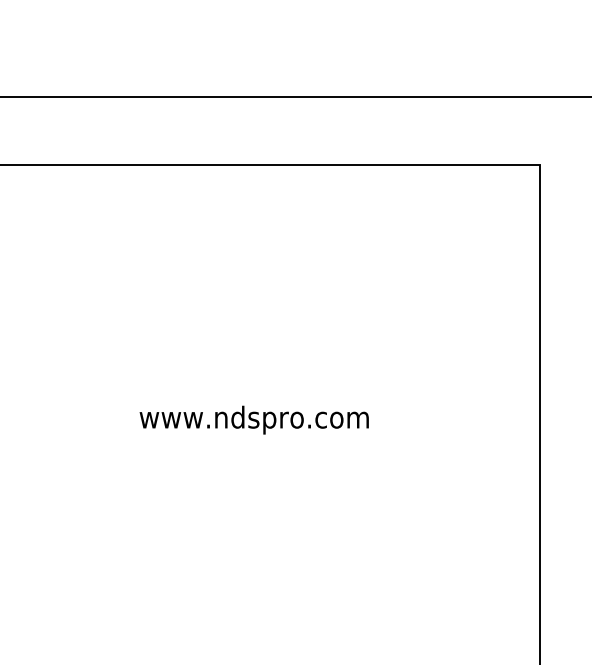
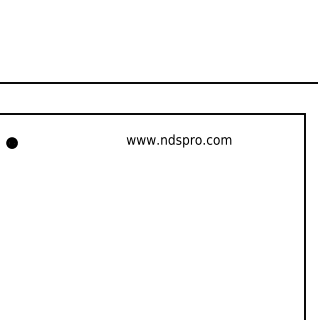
text: (253, 419) -> (178, 140), moved

